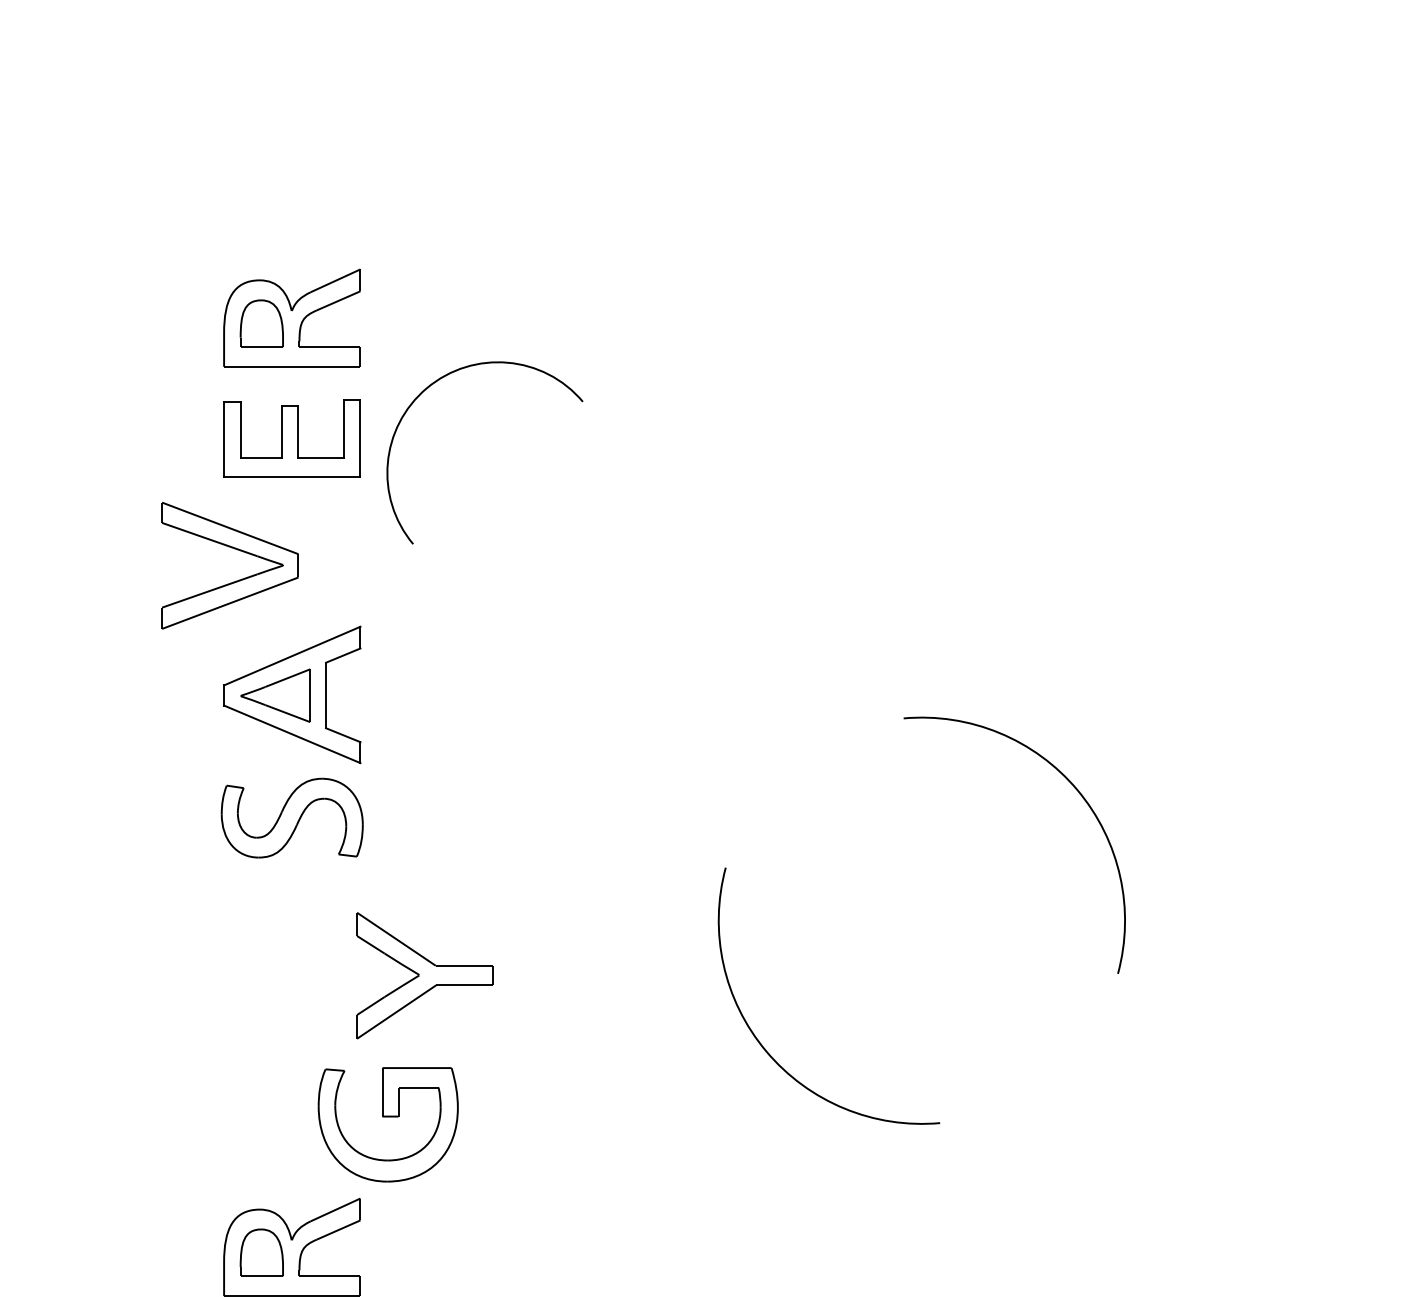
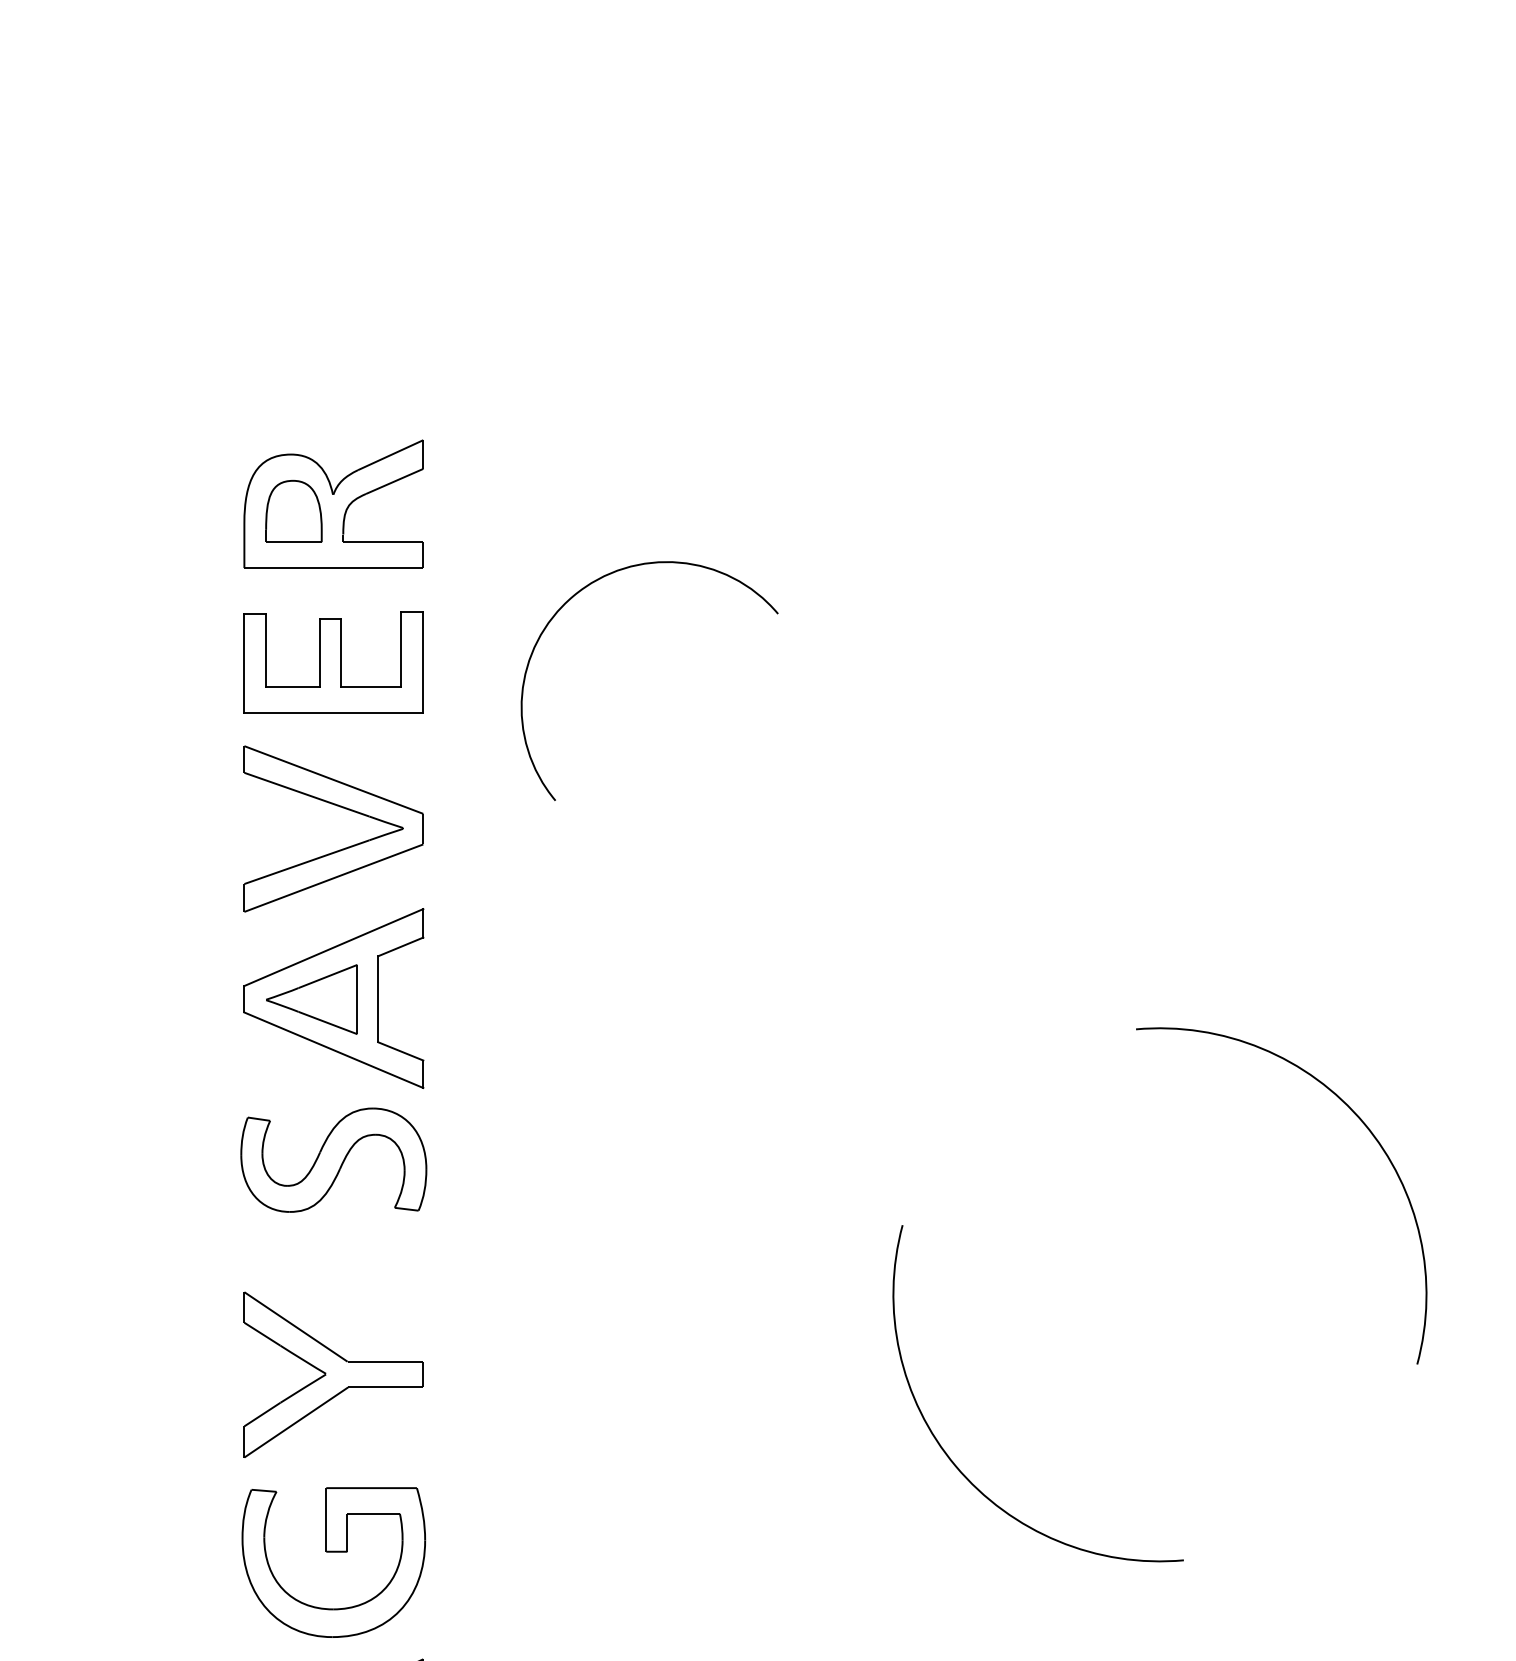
arc: (436, 382) -> (586, 588), moved
part: (233, 581) -> (338, 849), moved
part: (424, 975) -> (332, 1374), moved
part: (387, 1117) -> (332, 1552), moved

